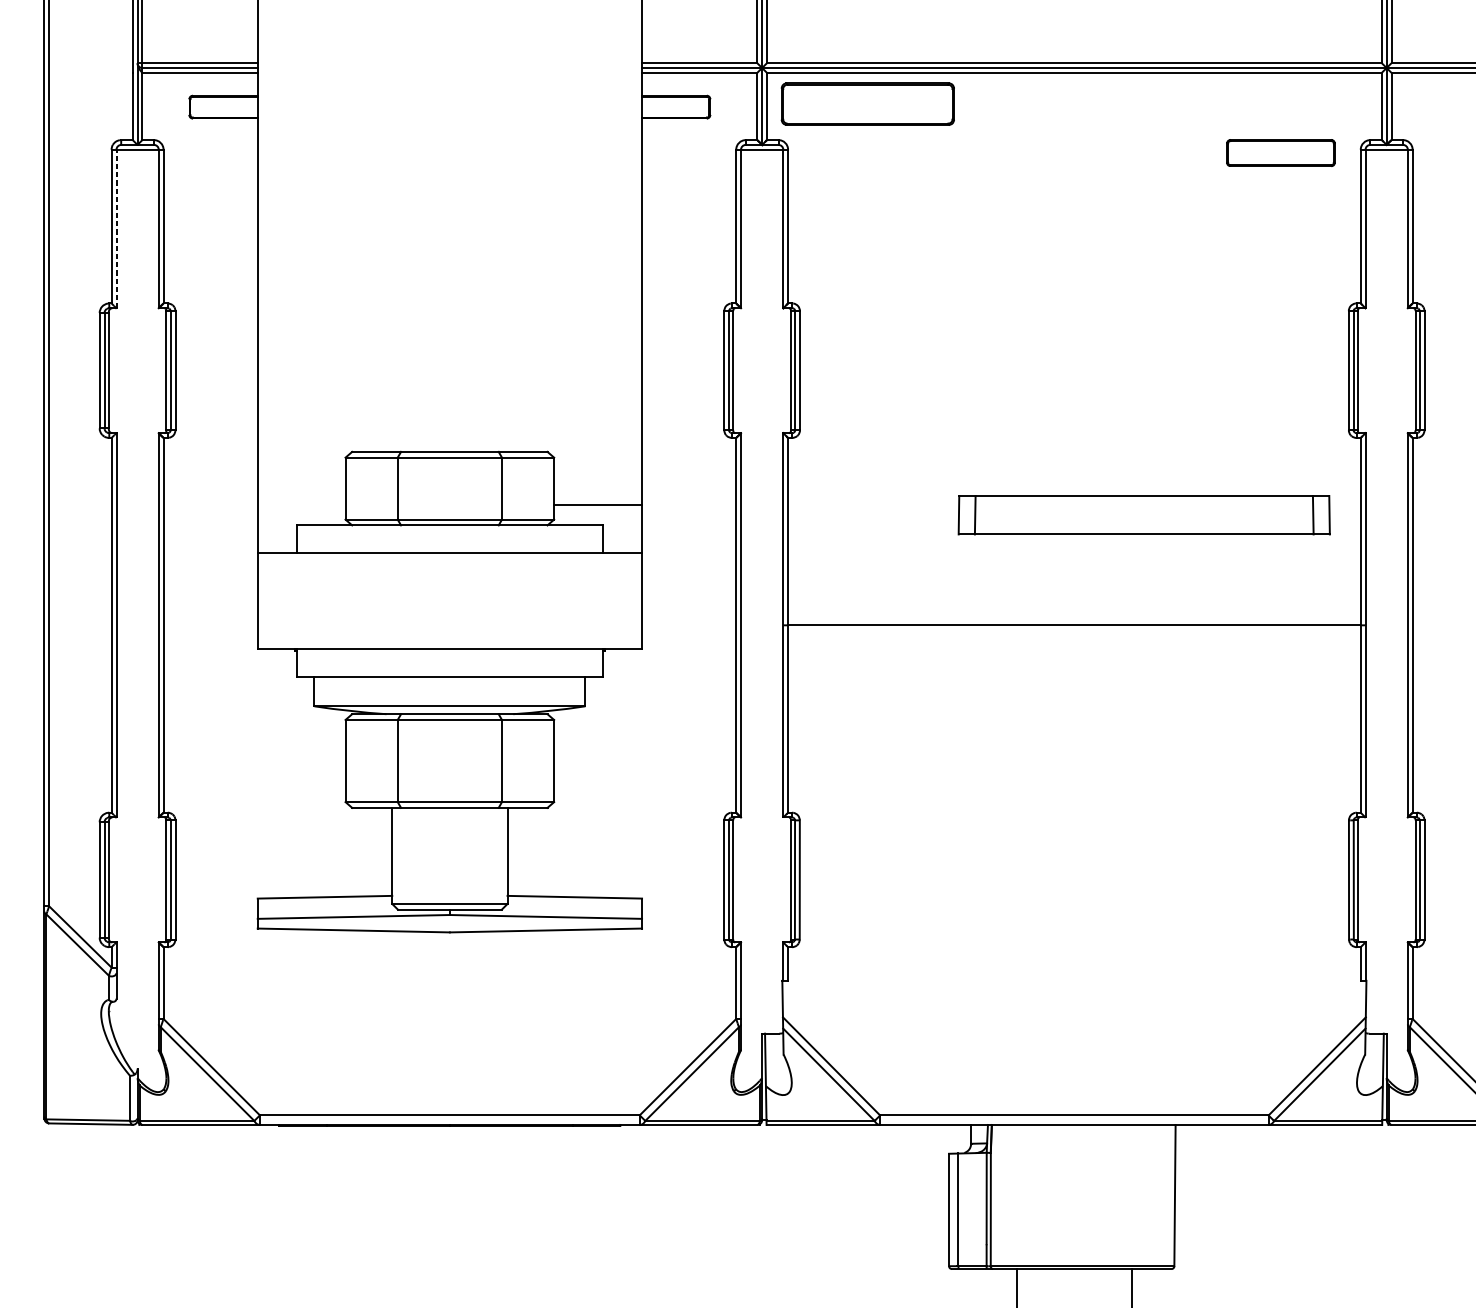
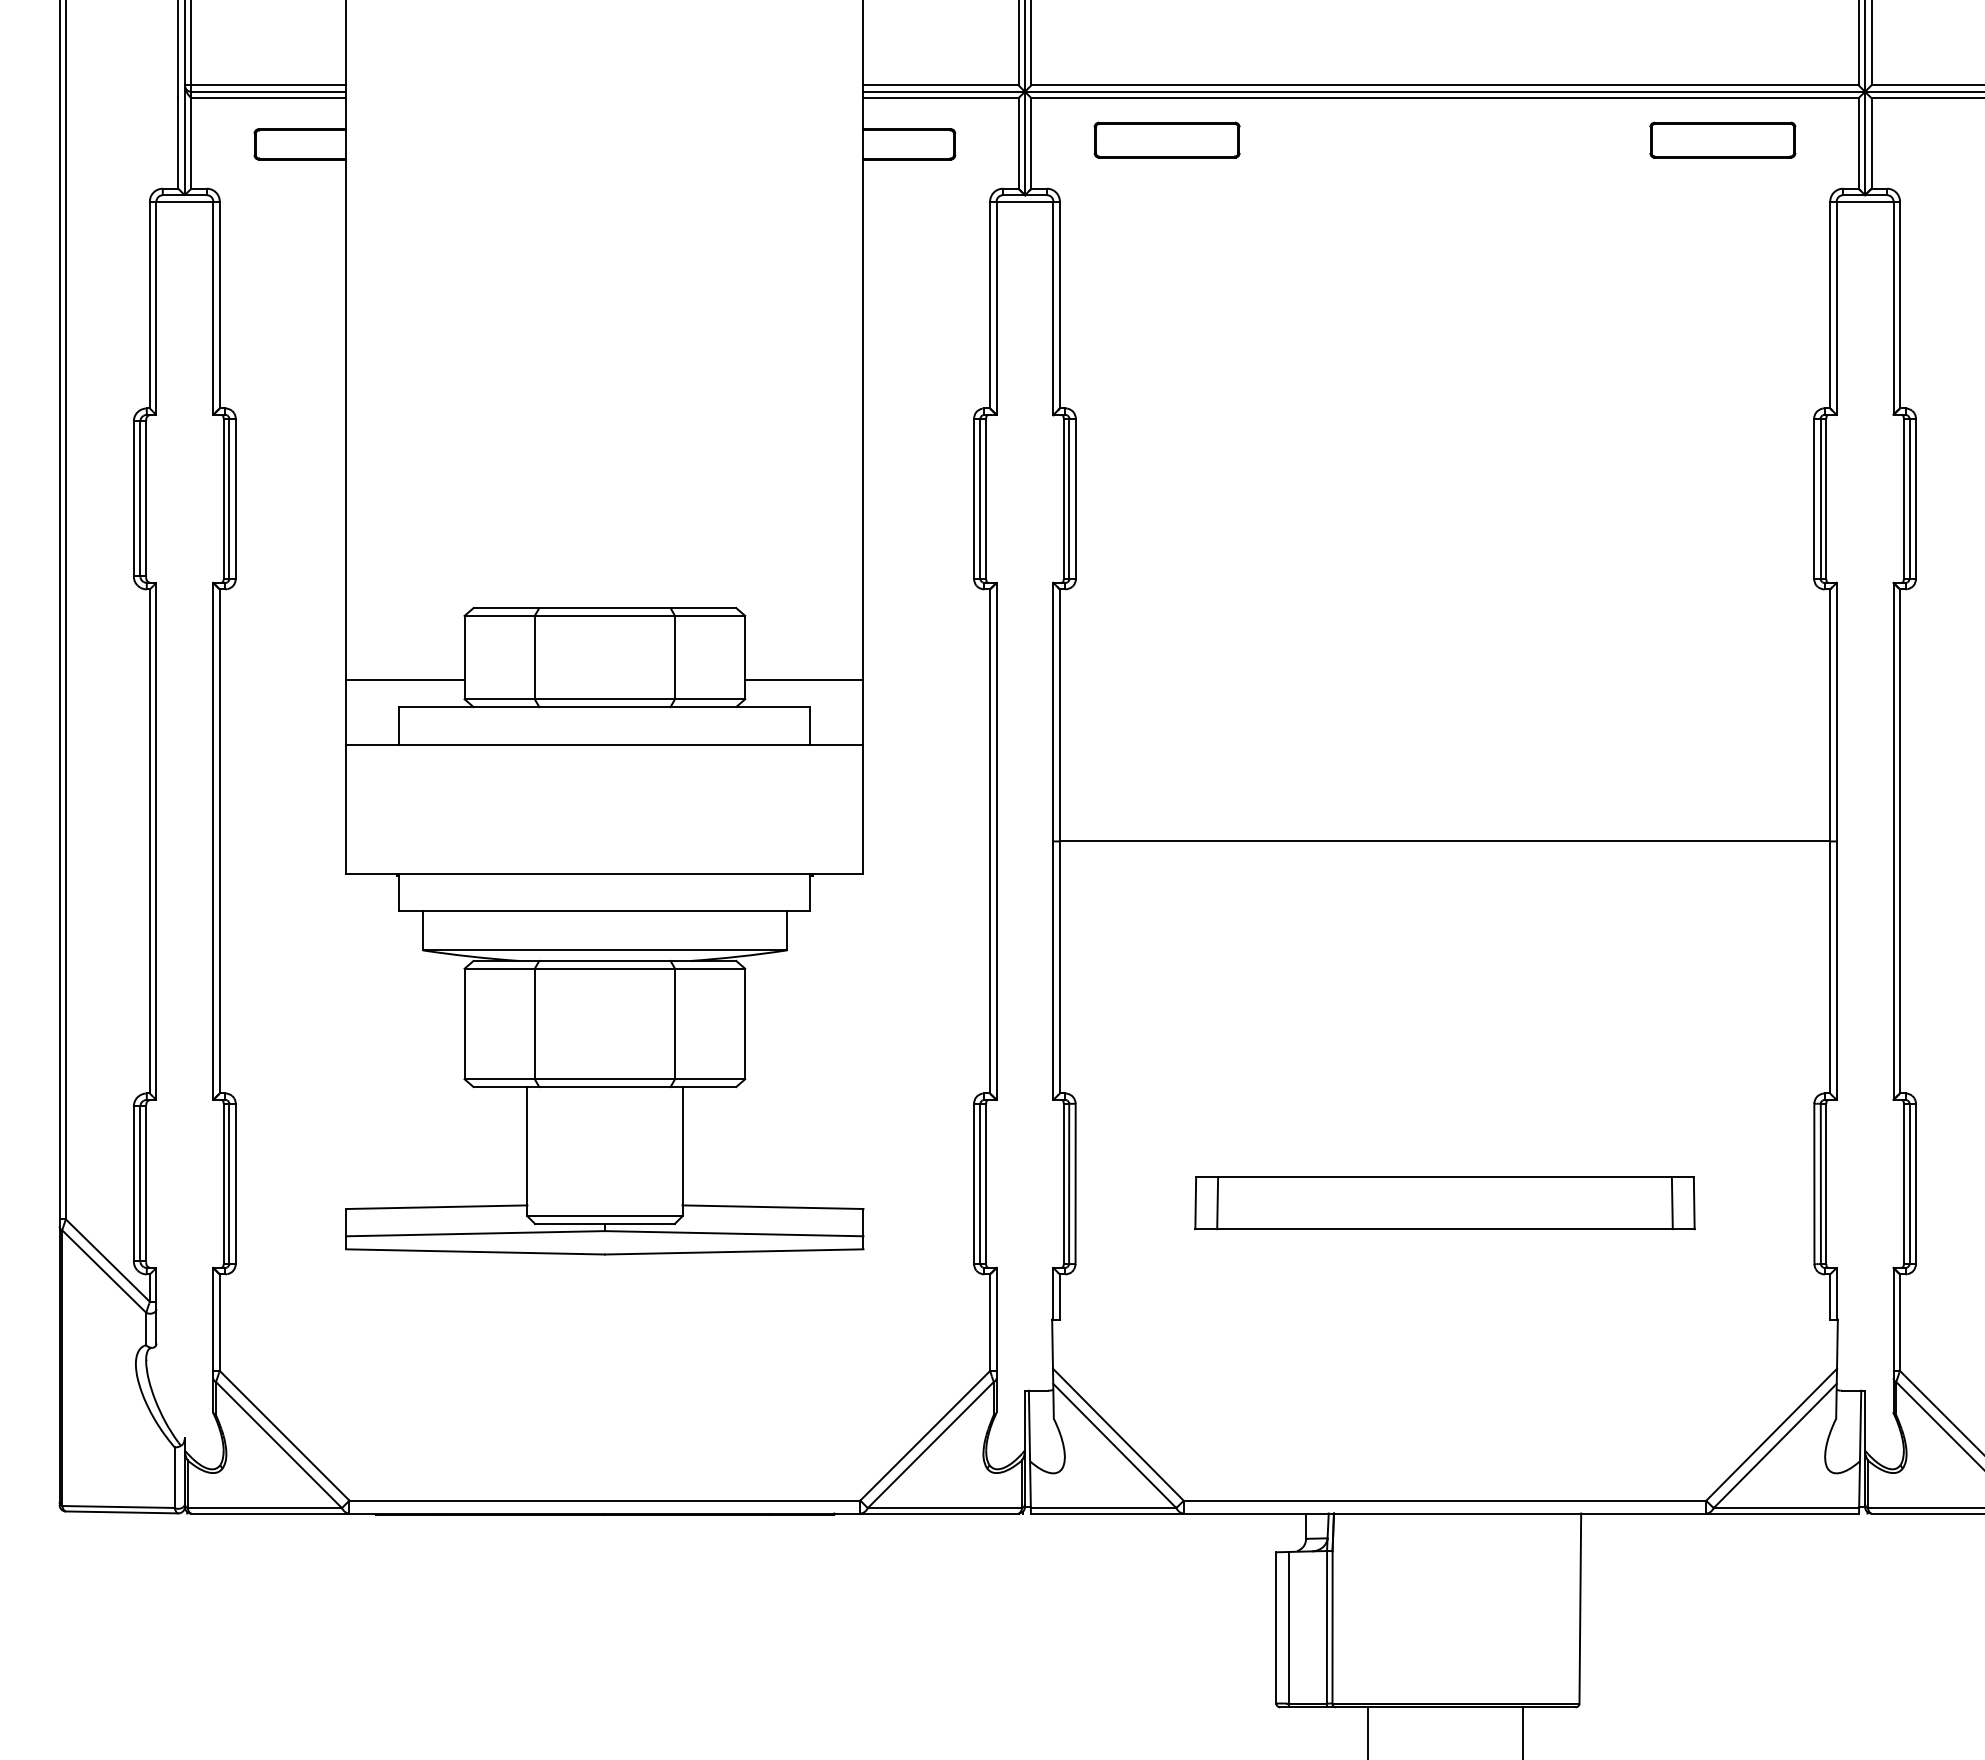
part: (867, 103) -> (1166, 139), size x0.62
part: (1280, 152) -> (1722, 139), moved
line: (116, 229) -> (156, 308), dashed -> solid
line: (301, 504) -> (405, 679), added
part: (1143, 515) -> (1444, 1203), moved

